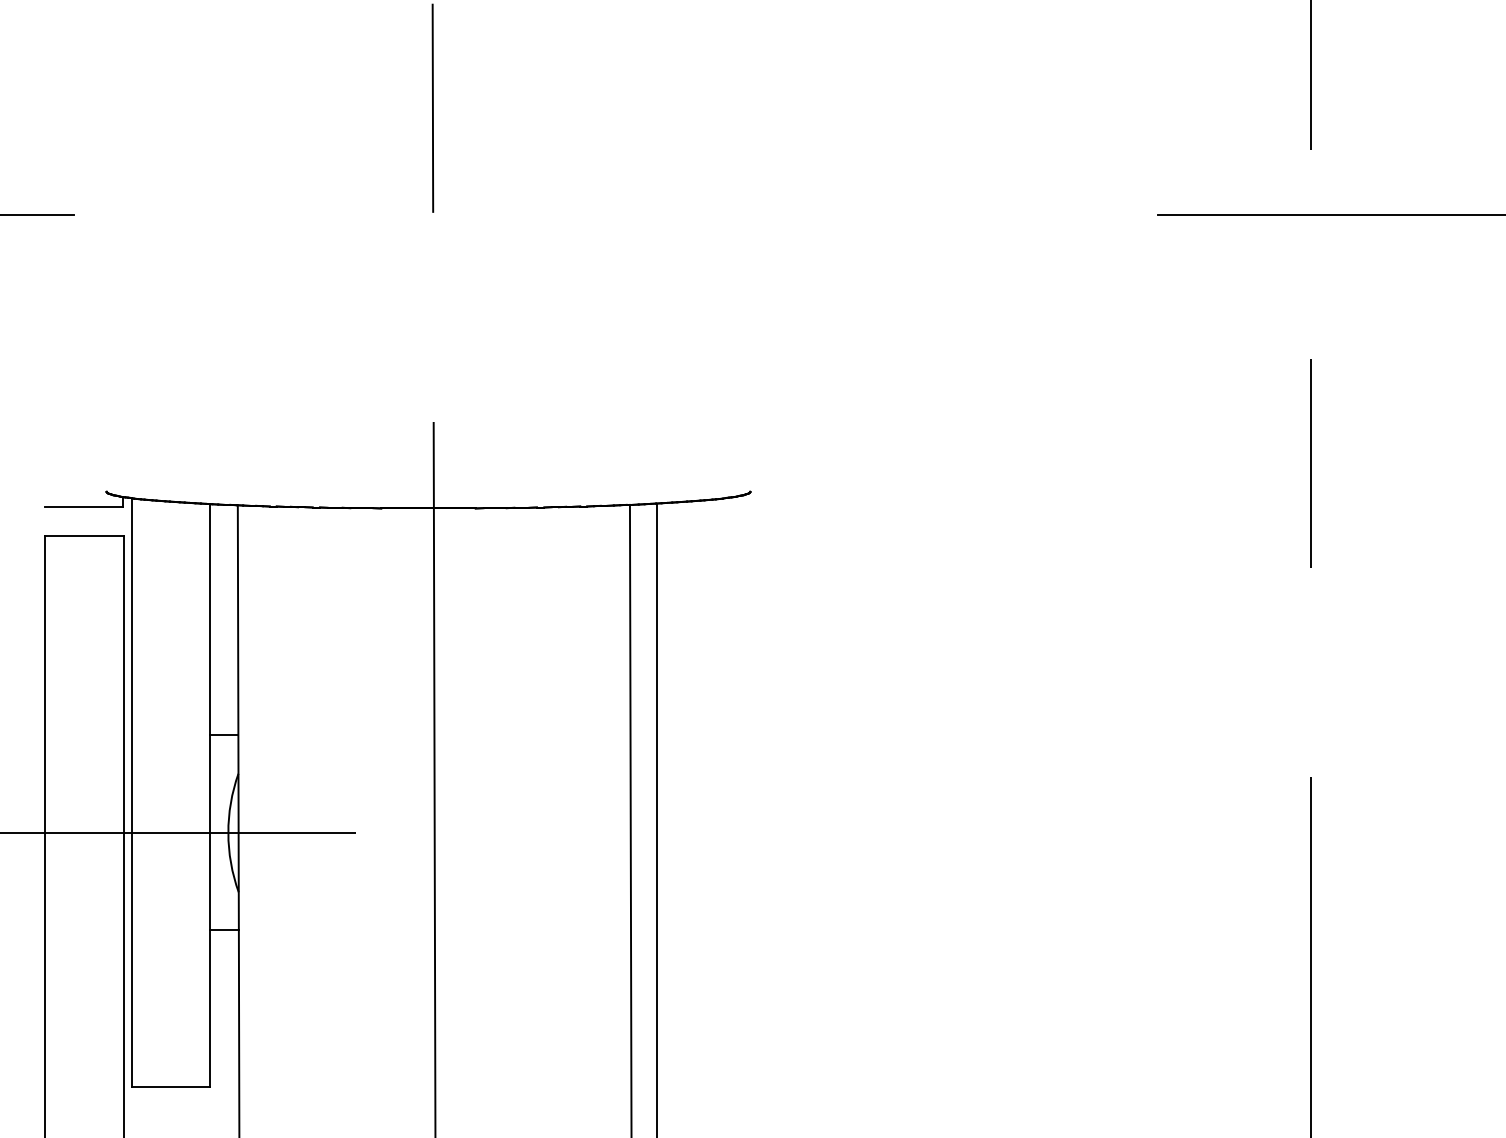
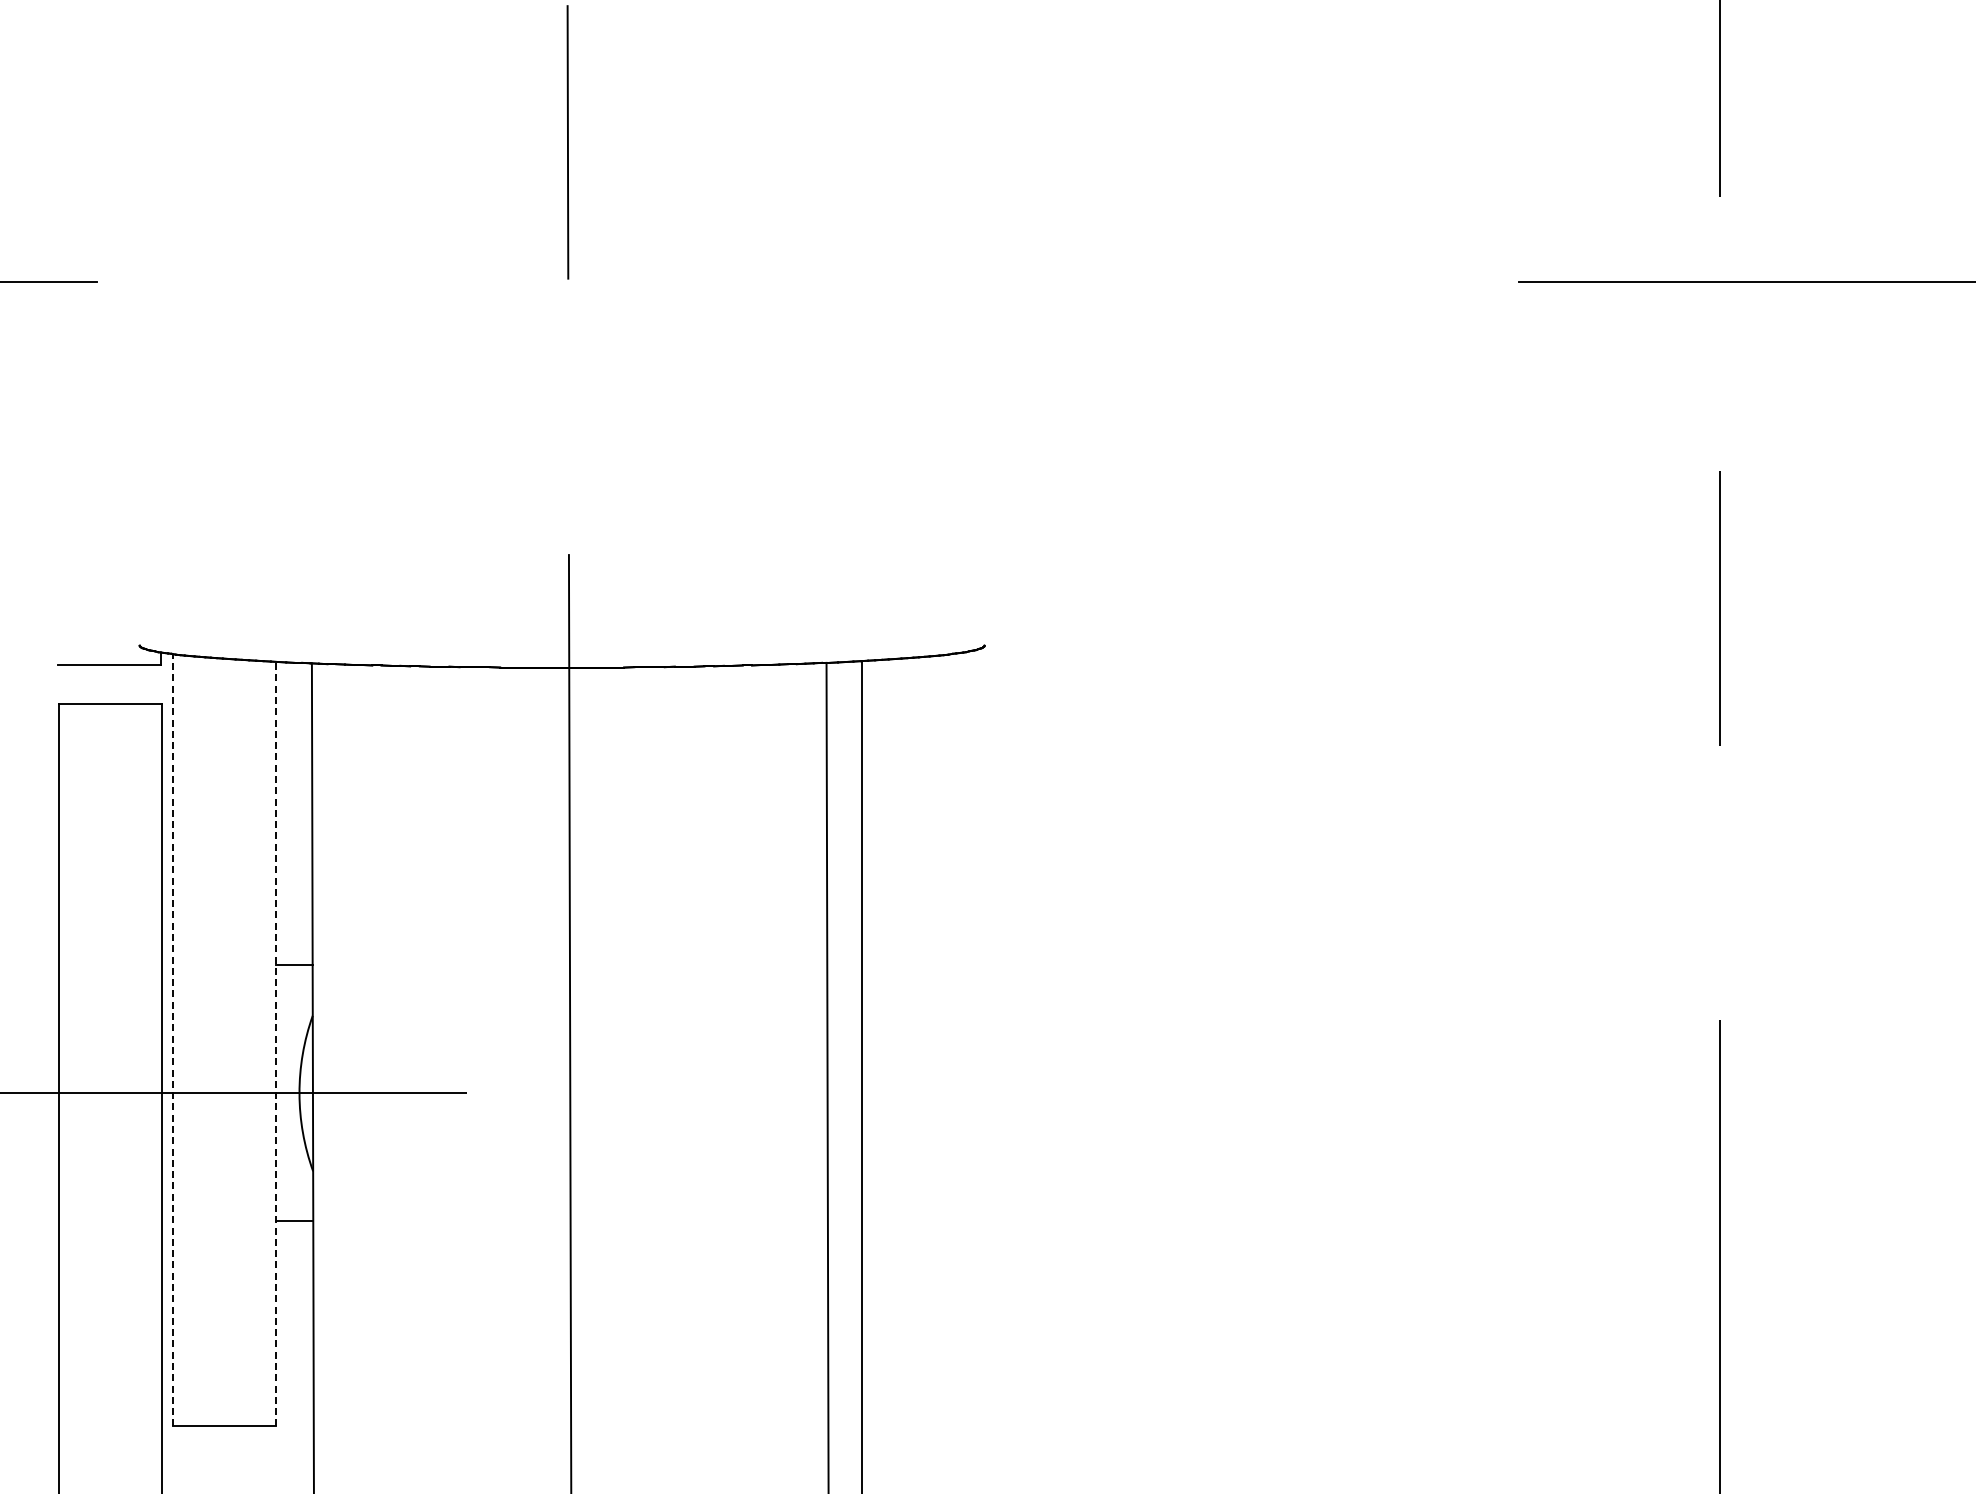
line: (131, 792) -> (172, 1040), solid -> dashed
line: (210, 794) -> (275, 1043), solid -> dashed

